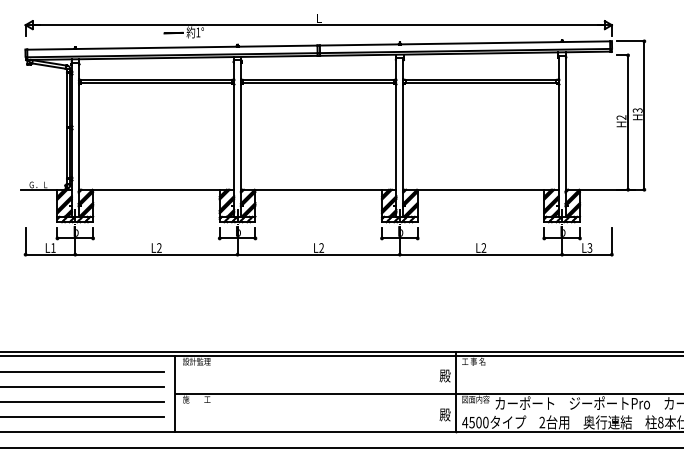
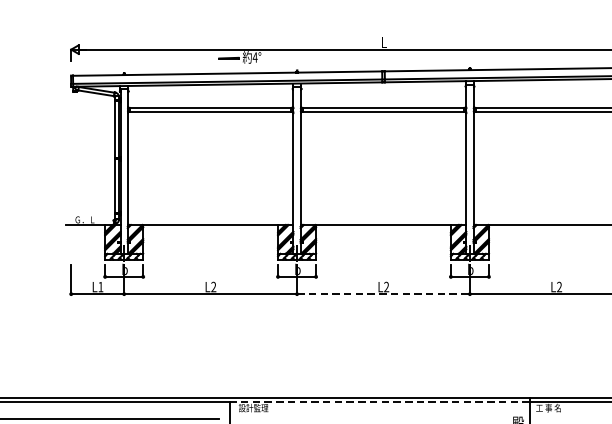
text: (198, 32) -> (255, 57), 1° -> 4°
line: (319, 254) -> (384, 293), solid -> dashed
line: (315, 356) -> (380, 402), solid -> dashed

